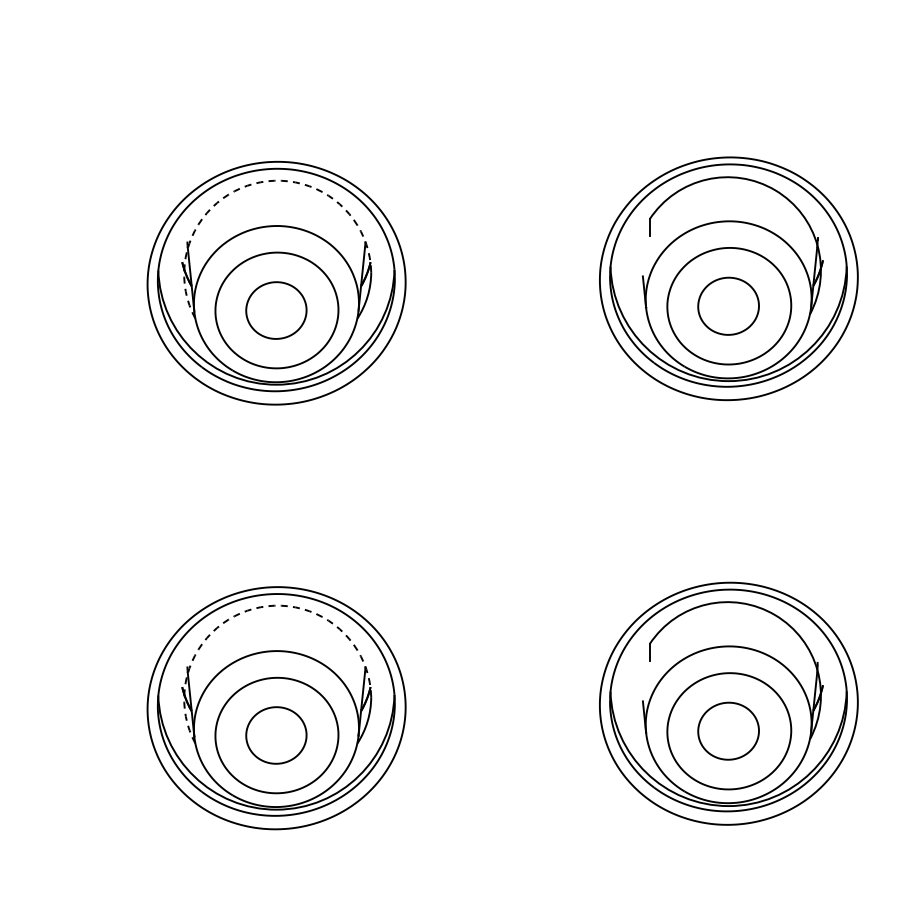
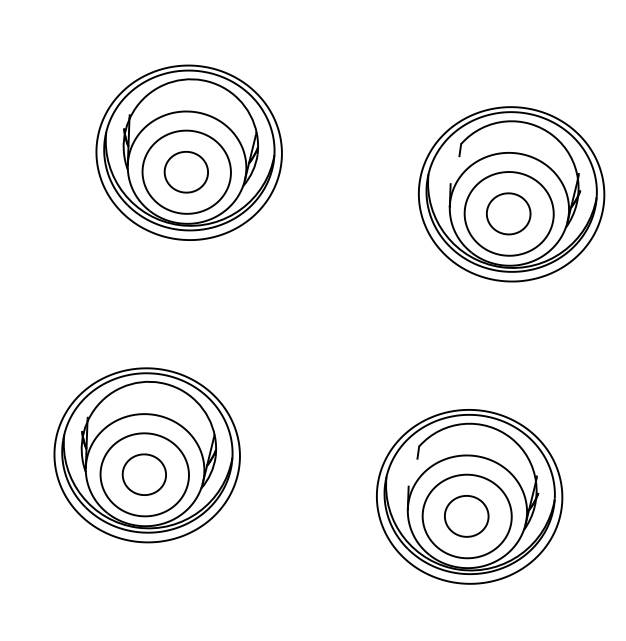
arc: (253, 183) -> (182, 79), dashed -> solid
arc: (253, 608) -> (140, 382), dashed -> solid

